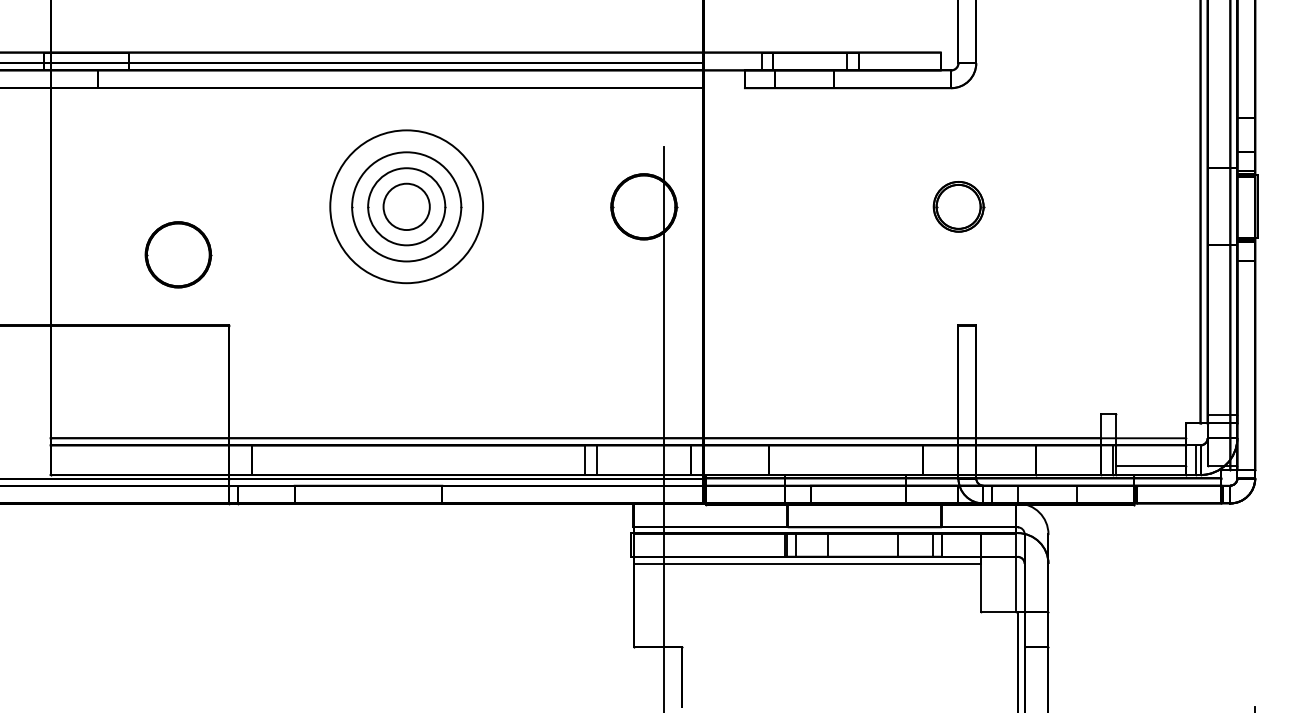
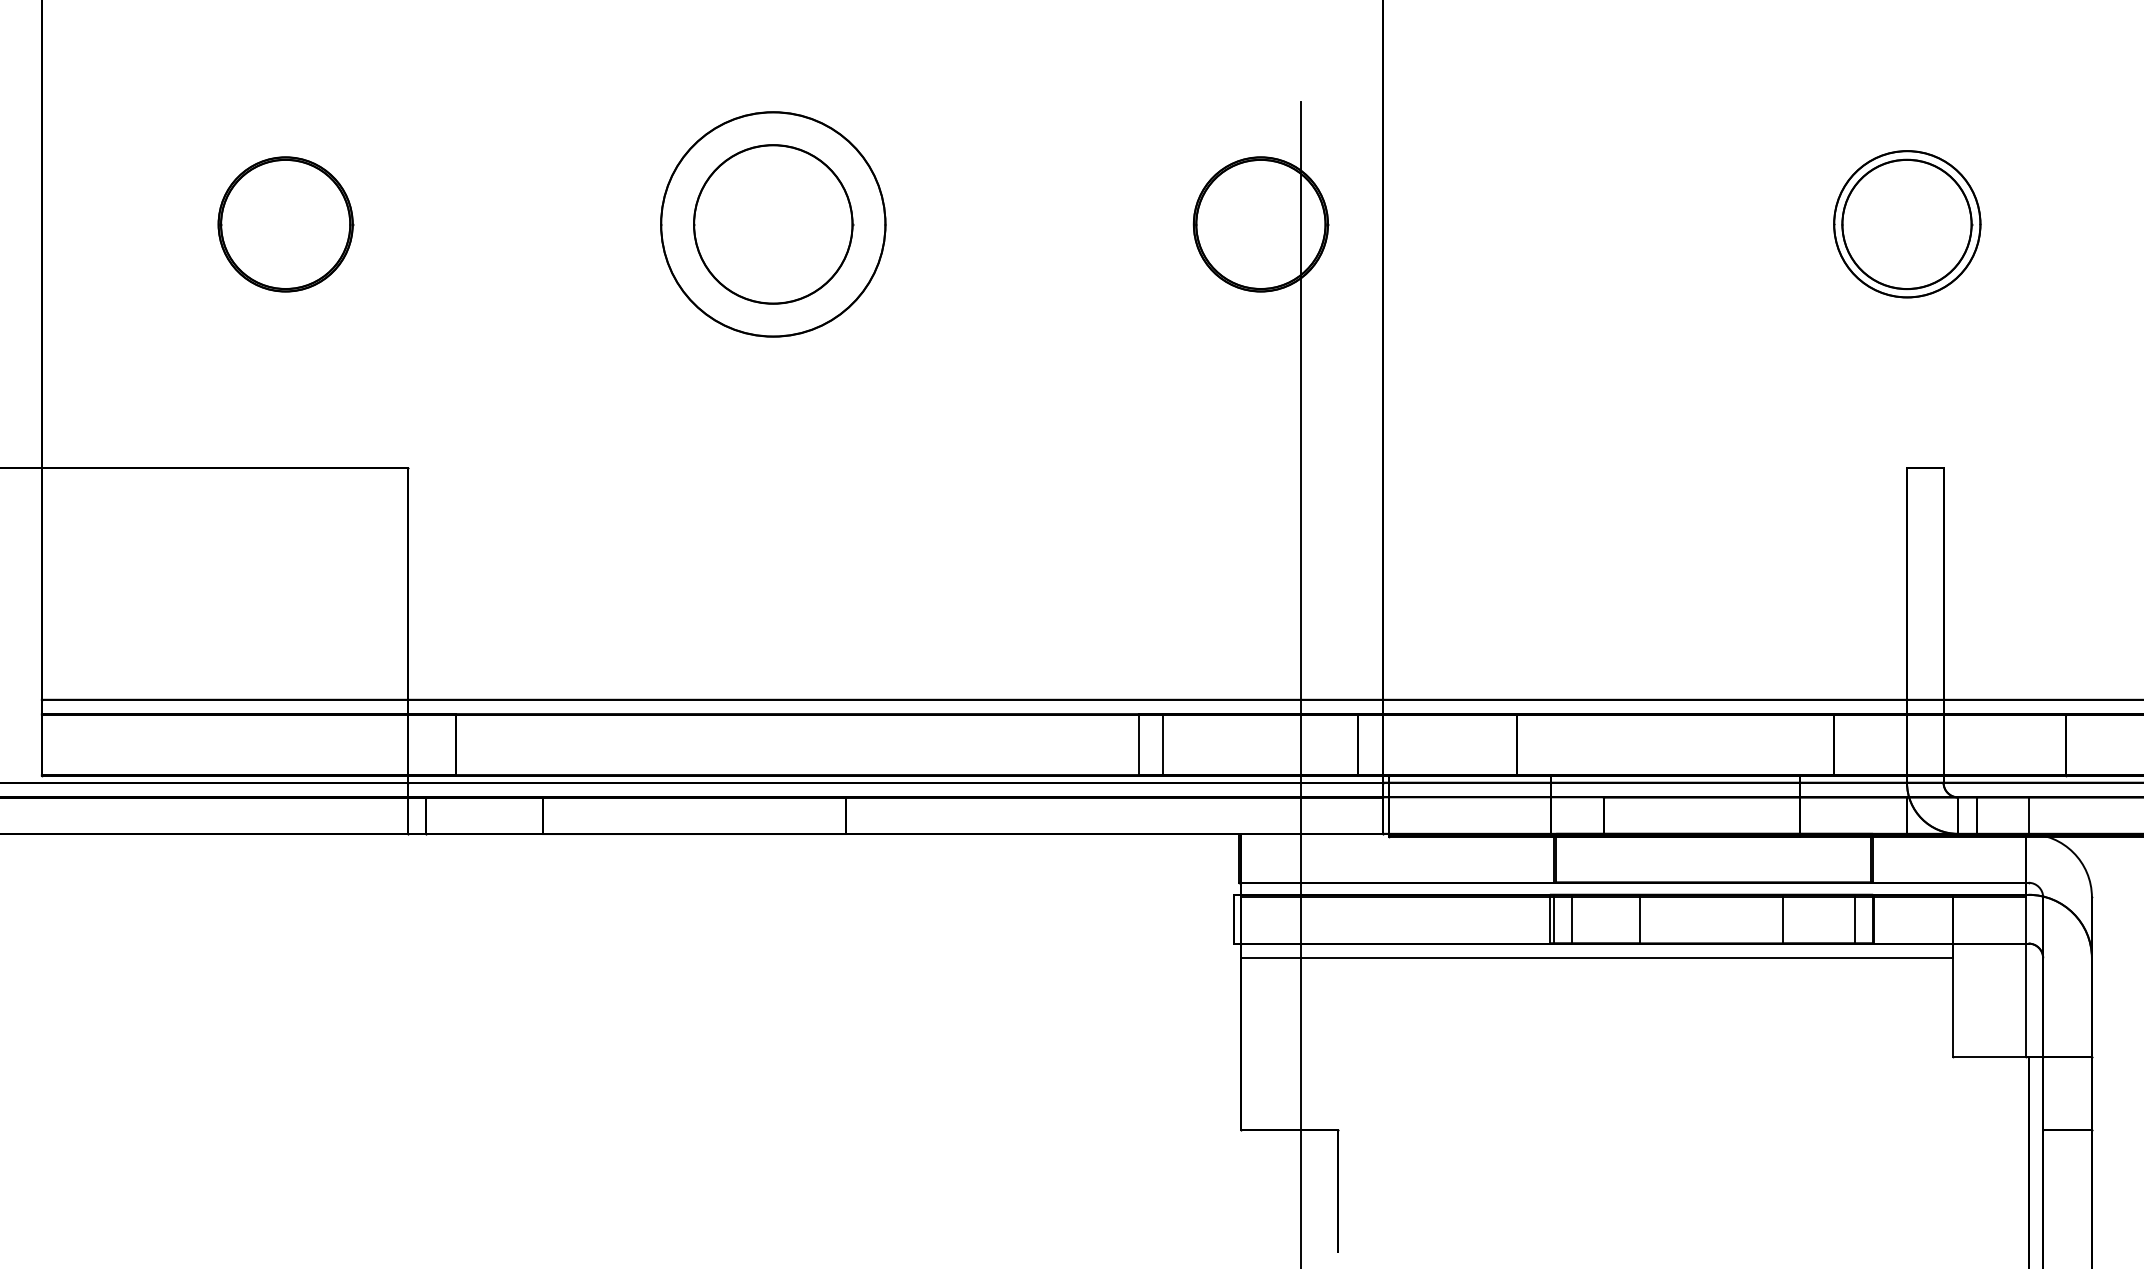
circle: (406, 206) -> (772, 223), size x0.71
circle: (406, 206) -> (772, 223), size x1.67
part: (958, 206) -> (1907, 223), size x1.43
part: (178, 254) -> (285, 223), moved

